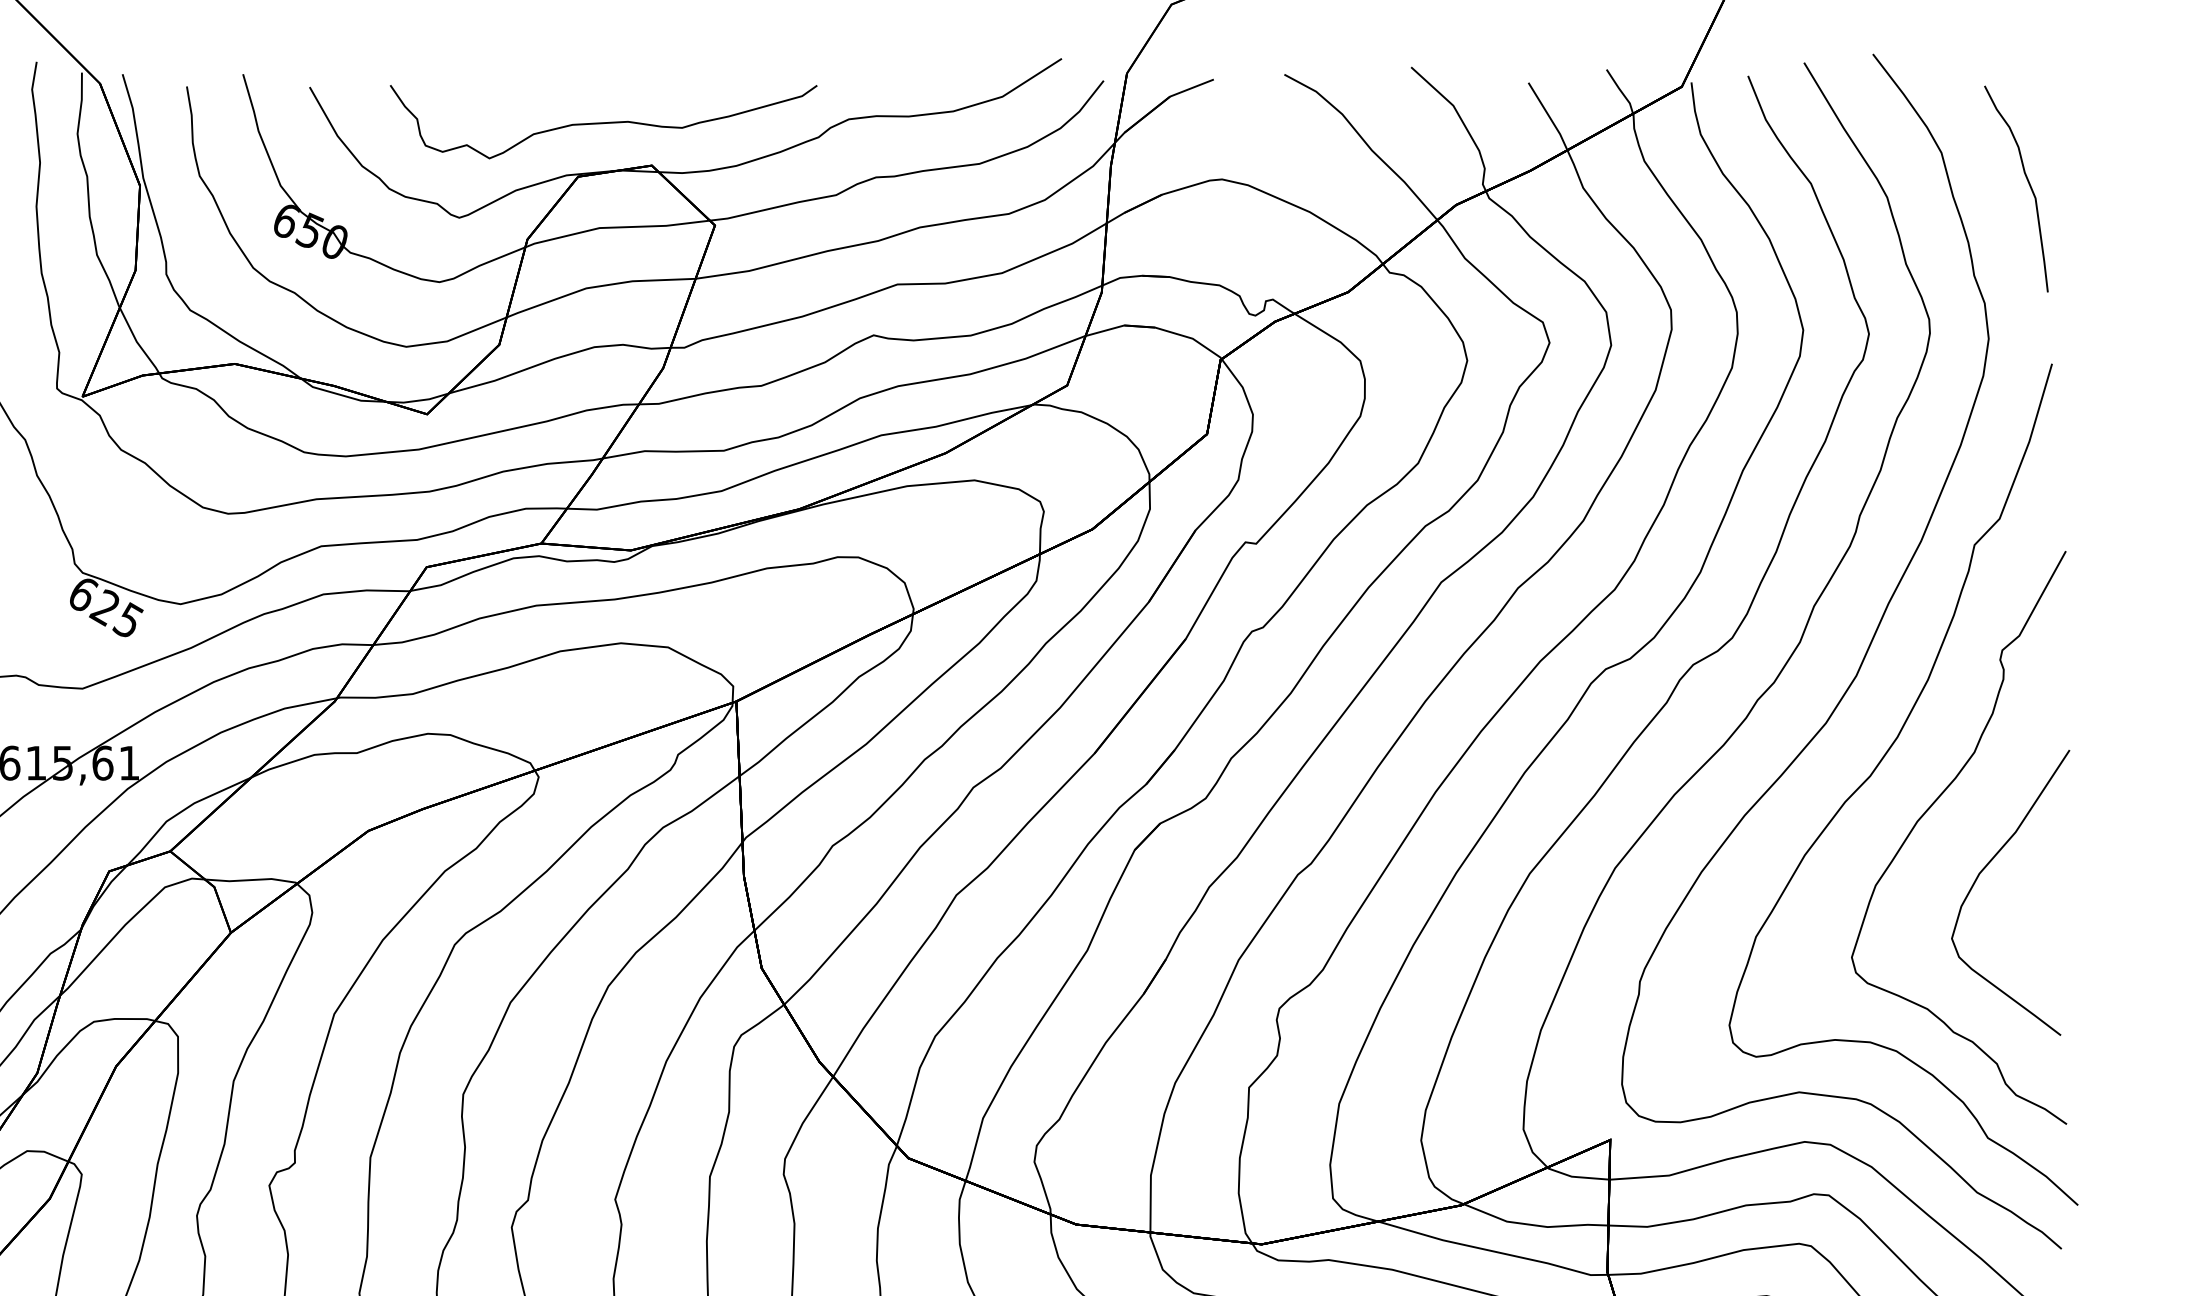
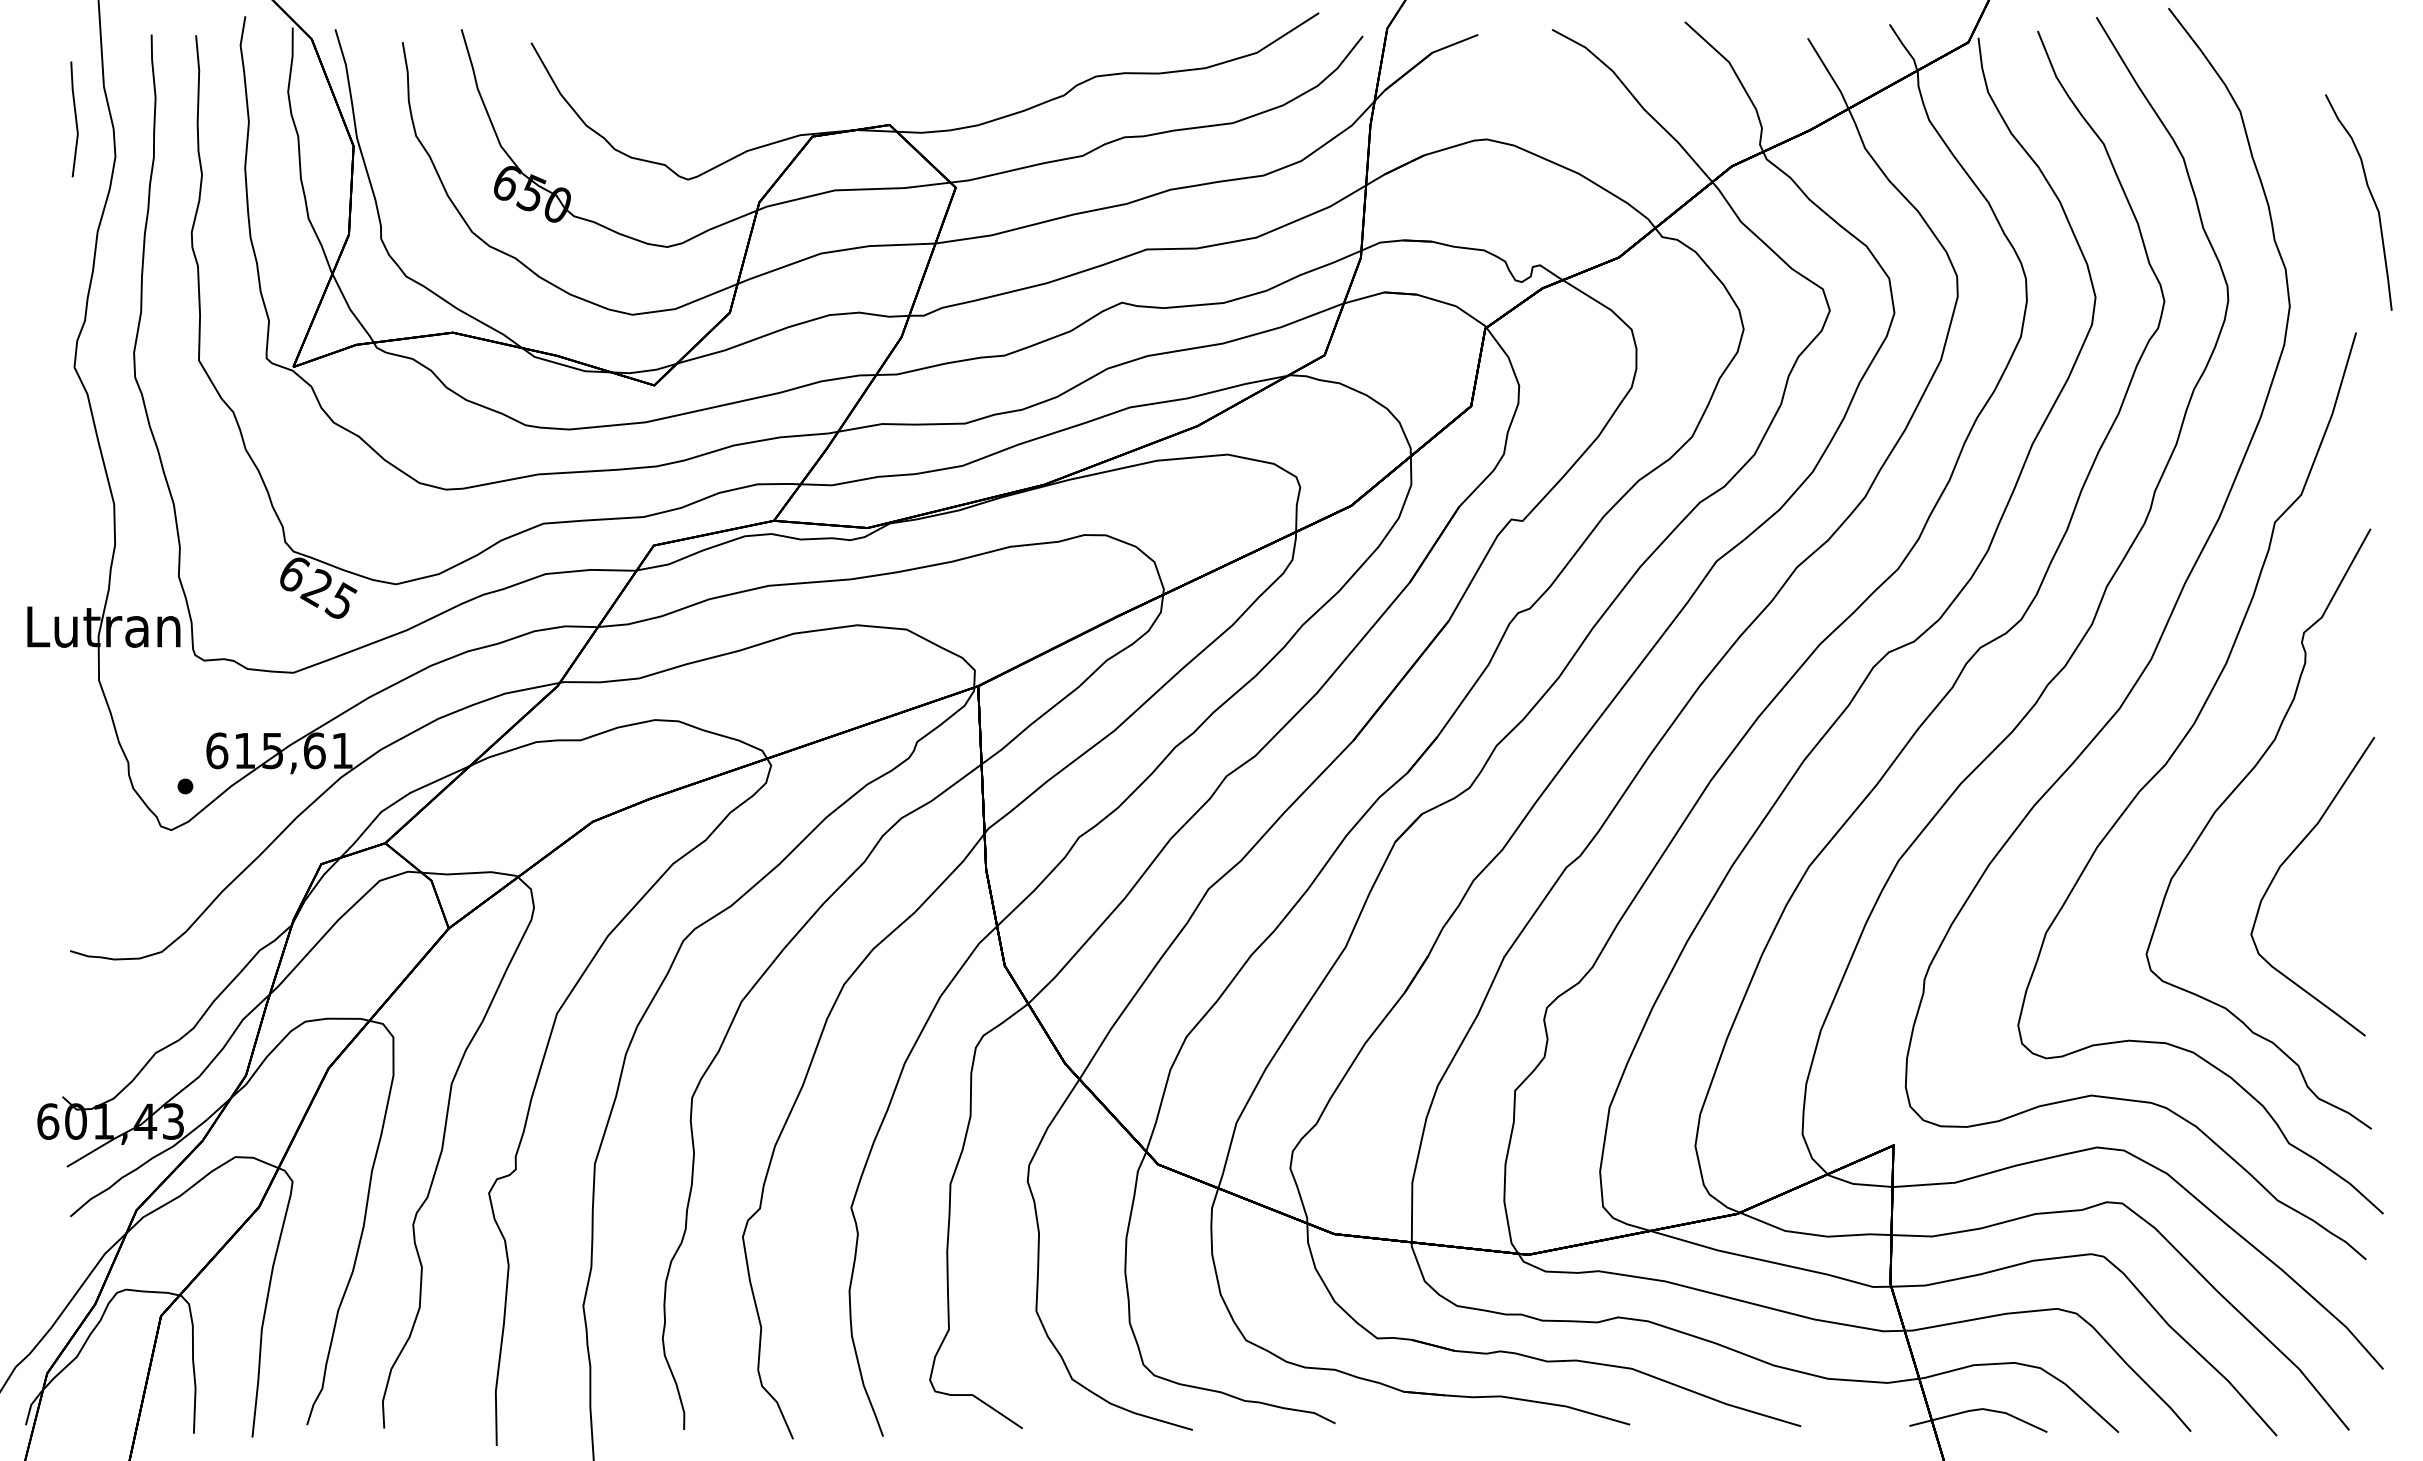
curve: (603, 122) -> (839, 79), removed
curve: (2027, 182) -> (2370, 195), moved

